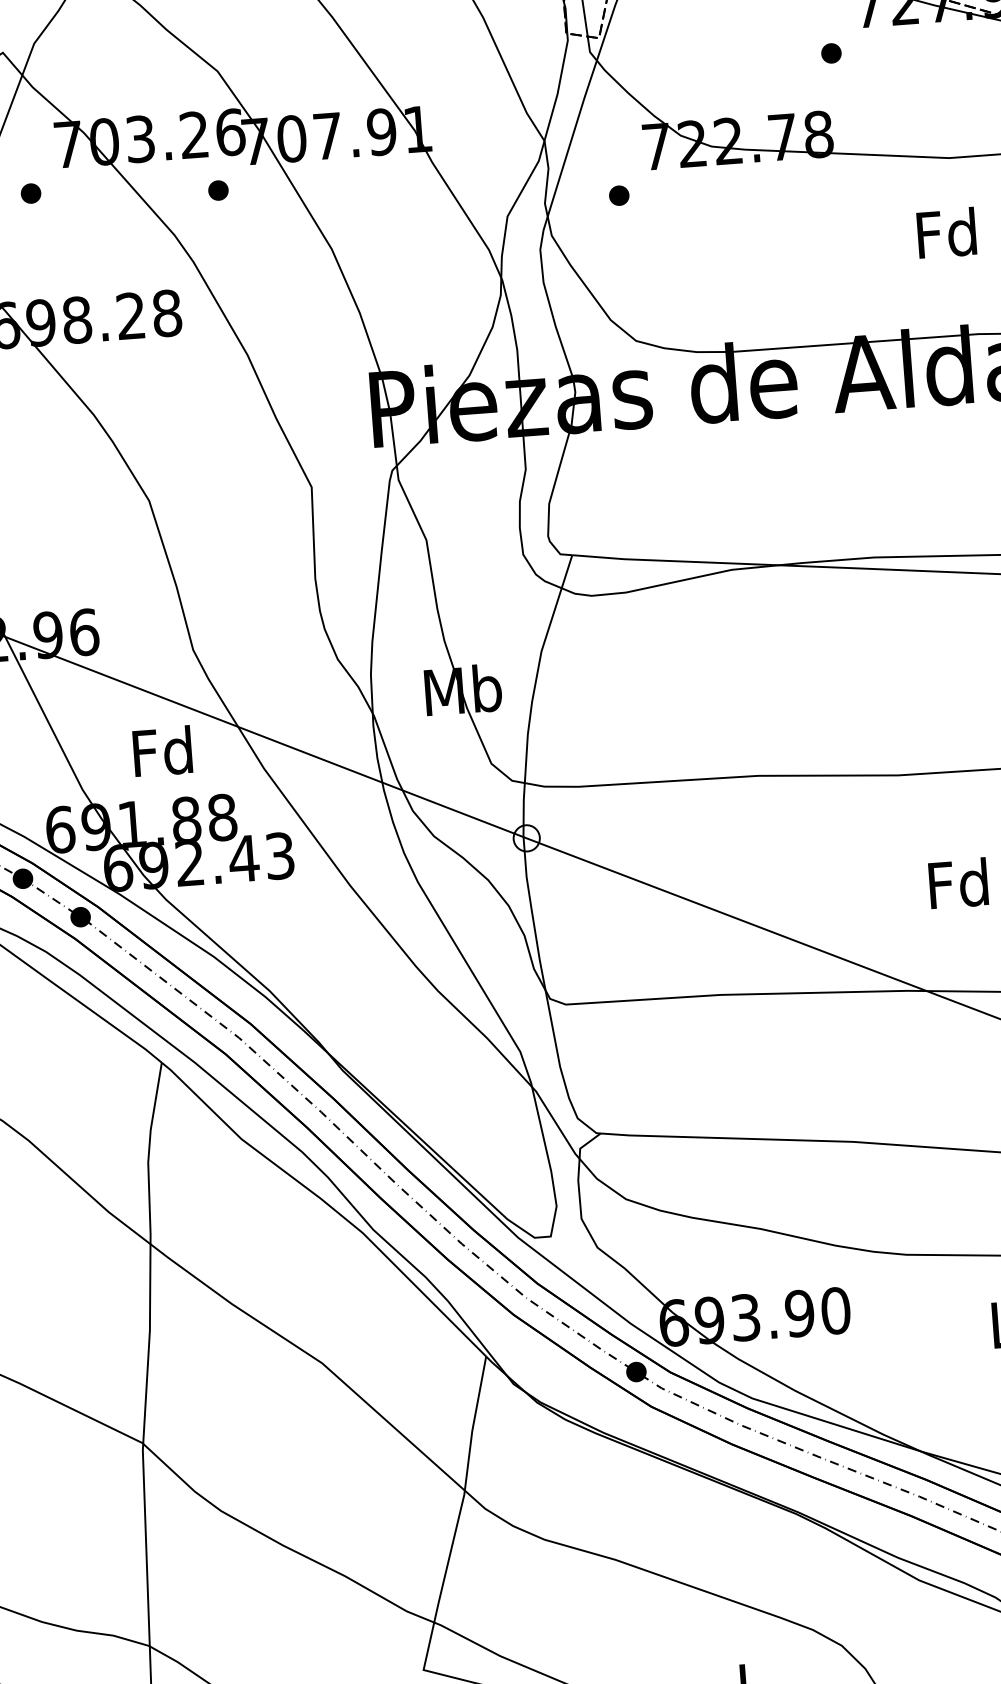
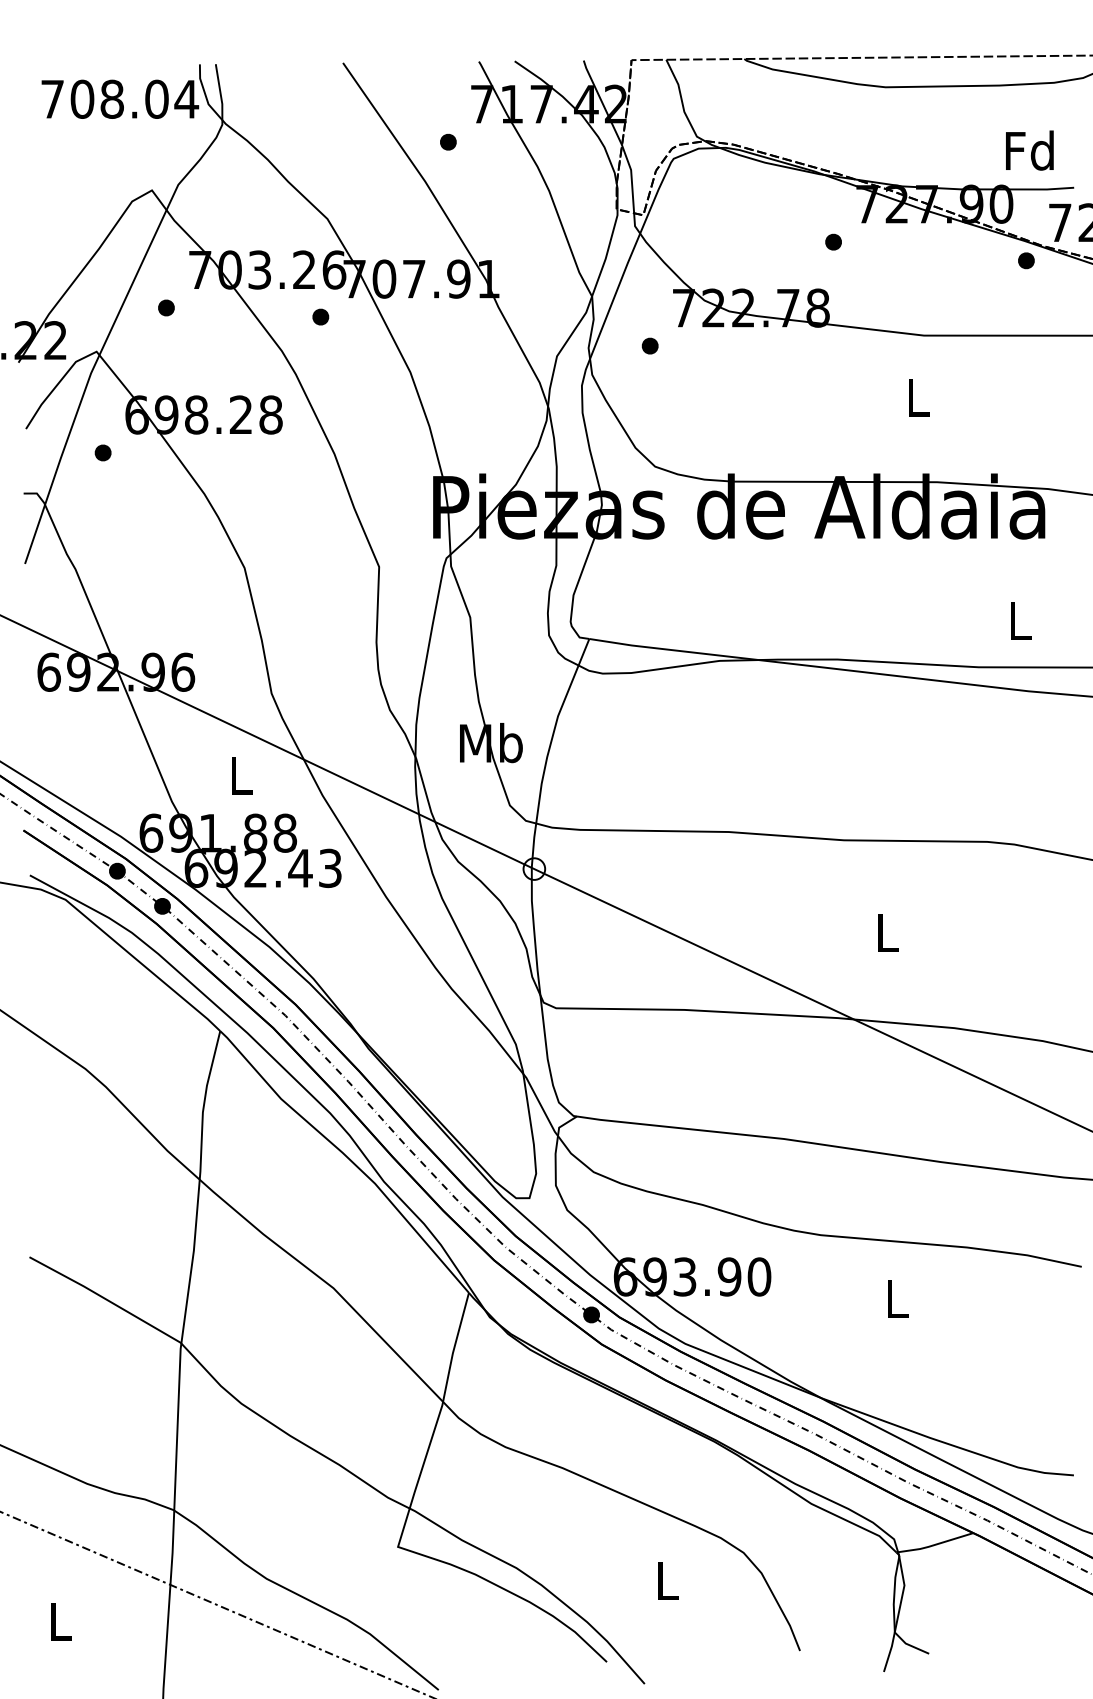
text: (946, 233) -> (917, 397), Fd -> L
text: (163, 751) -> (240, 775), Fd -> L
text: (958, 882) -> (886, 932), Fd -> L

